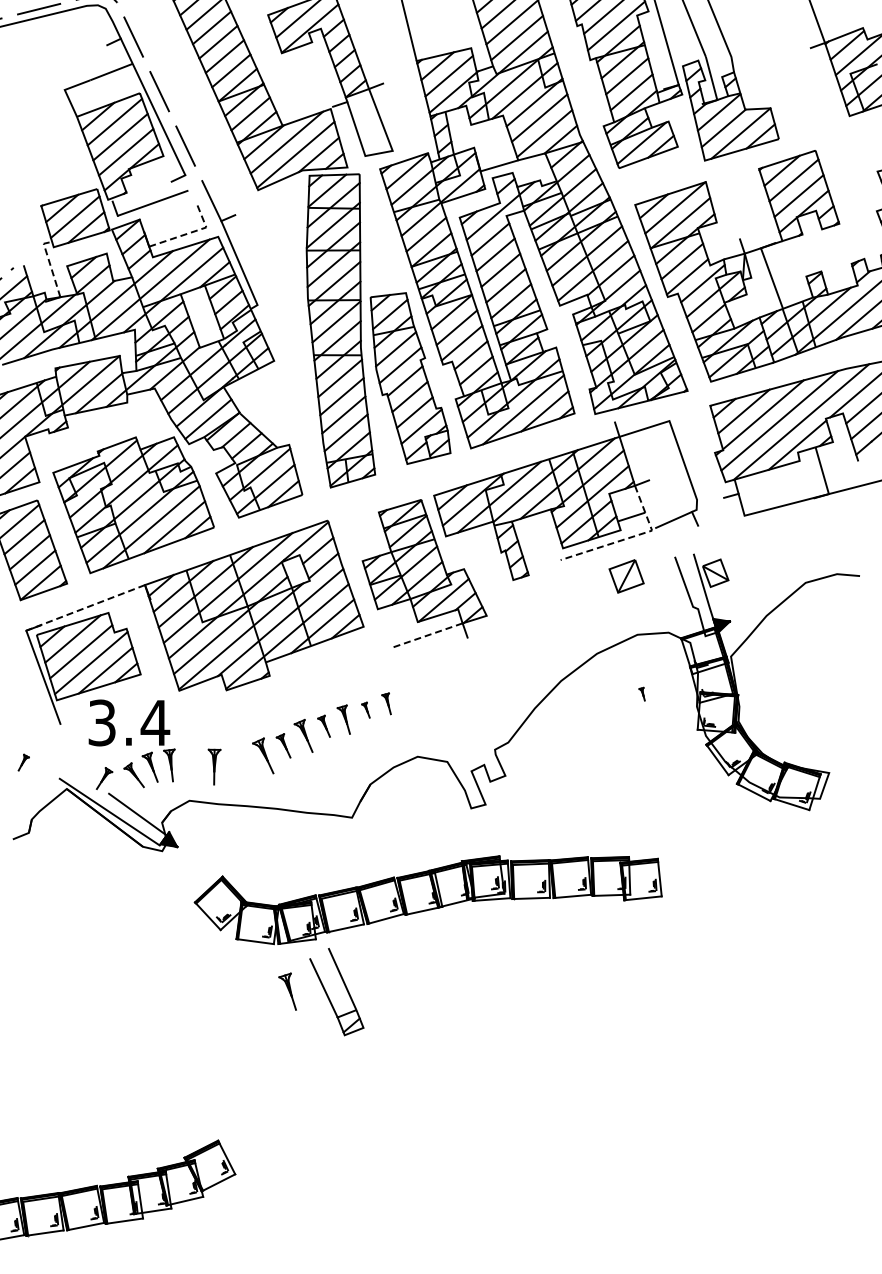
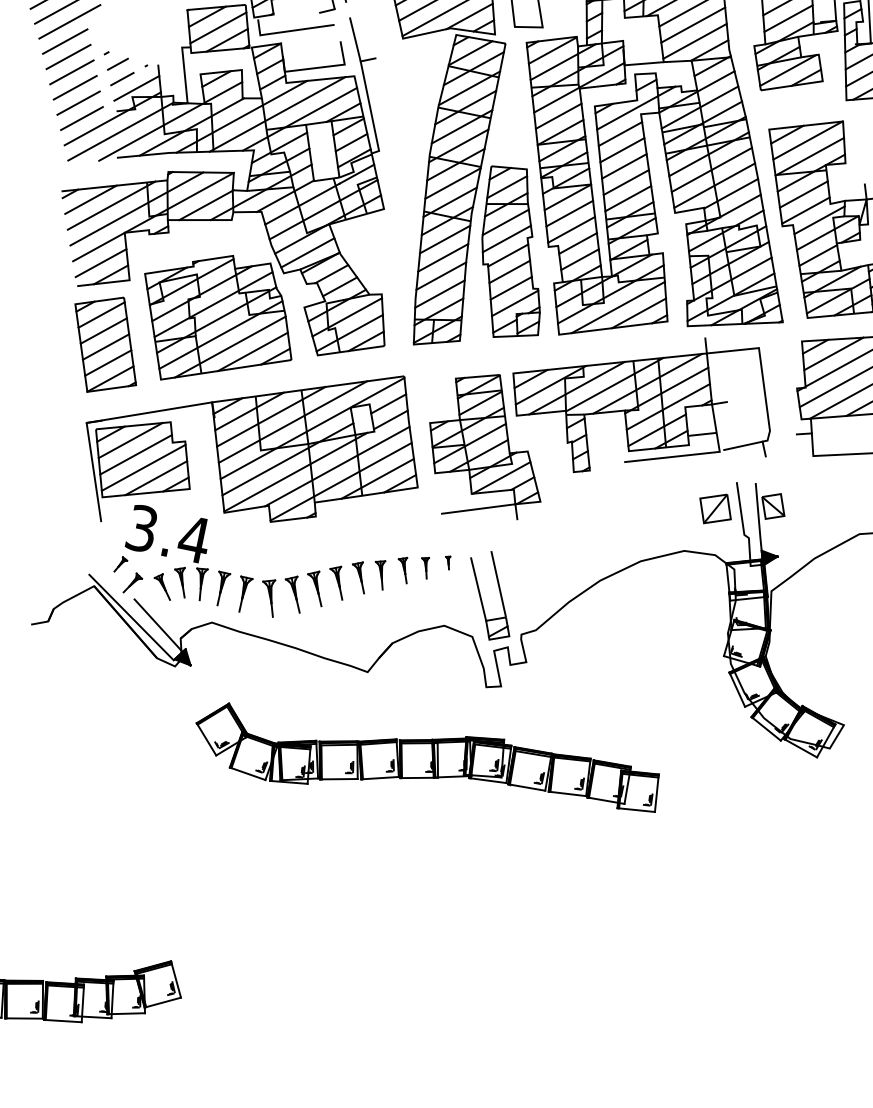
line: (189, 233) -> (326, 67), dashed -> solid
line: (50, 265) -> (184, 70), dashed -> solid
line: (629, 537) -> (696, 454), dashed -> solid
part: (626, 576) -> (715, 509), moved
line: (85, 607) -> (149, 412), dashed -> solid
line: (426, 635) -> (477, 508), dashed -> solid
part: (641, 693) -> (447, 561), moved
part: (365, 709) -> (402, 568), size x1.67
part: (323, 726) -> (358, 577), size x1.43
part: (283, 745) -> (315, 587), size x1.43
part: (23, 762) -> (120, 564), moved
part: (191, 765) -> (221, 588), added
part: (287, 991) -> (268, 597), moved
part: (328, 995) -> (481, 597), moved

